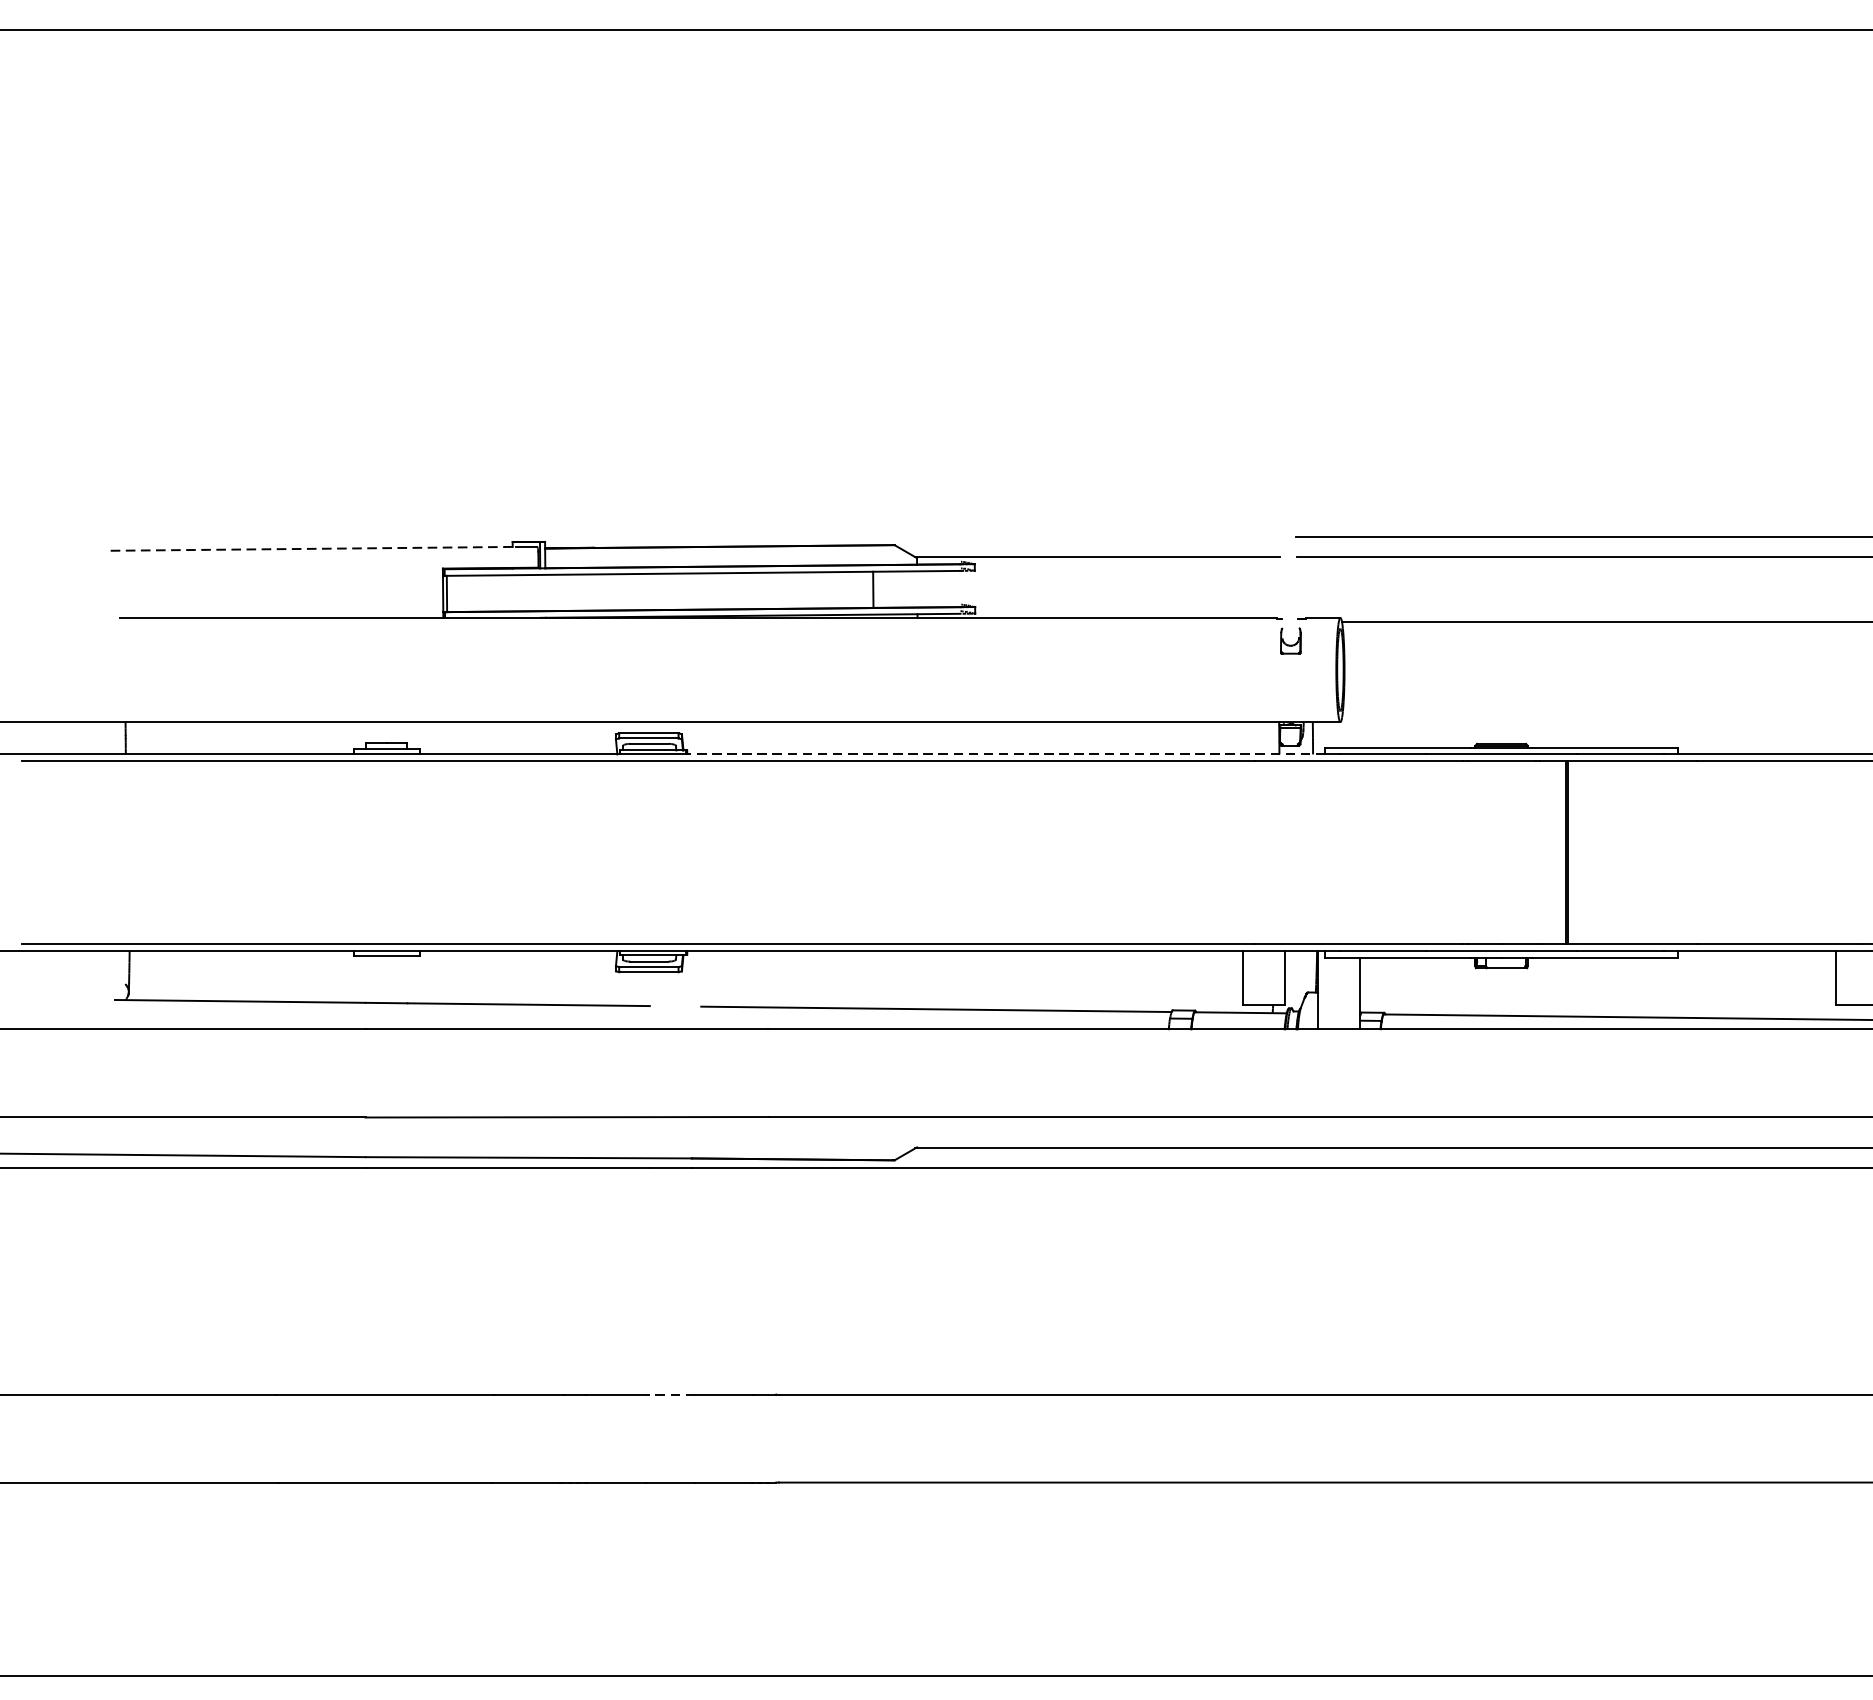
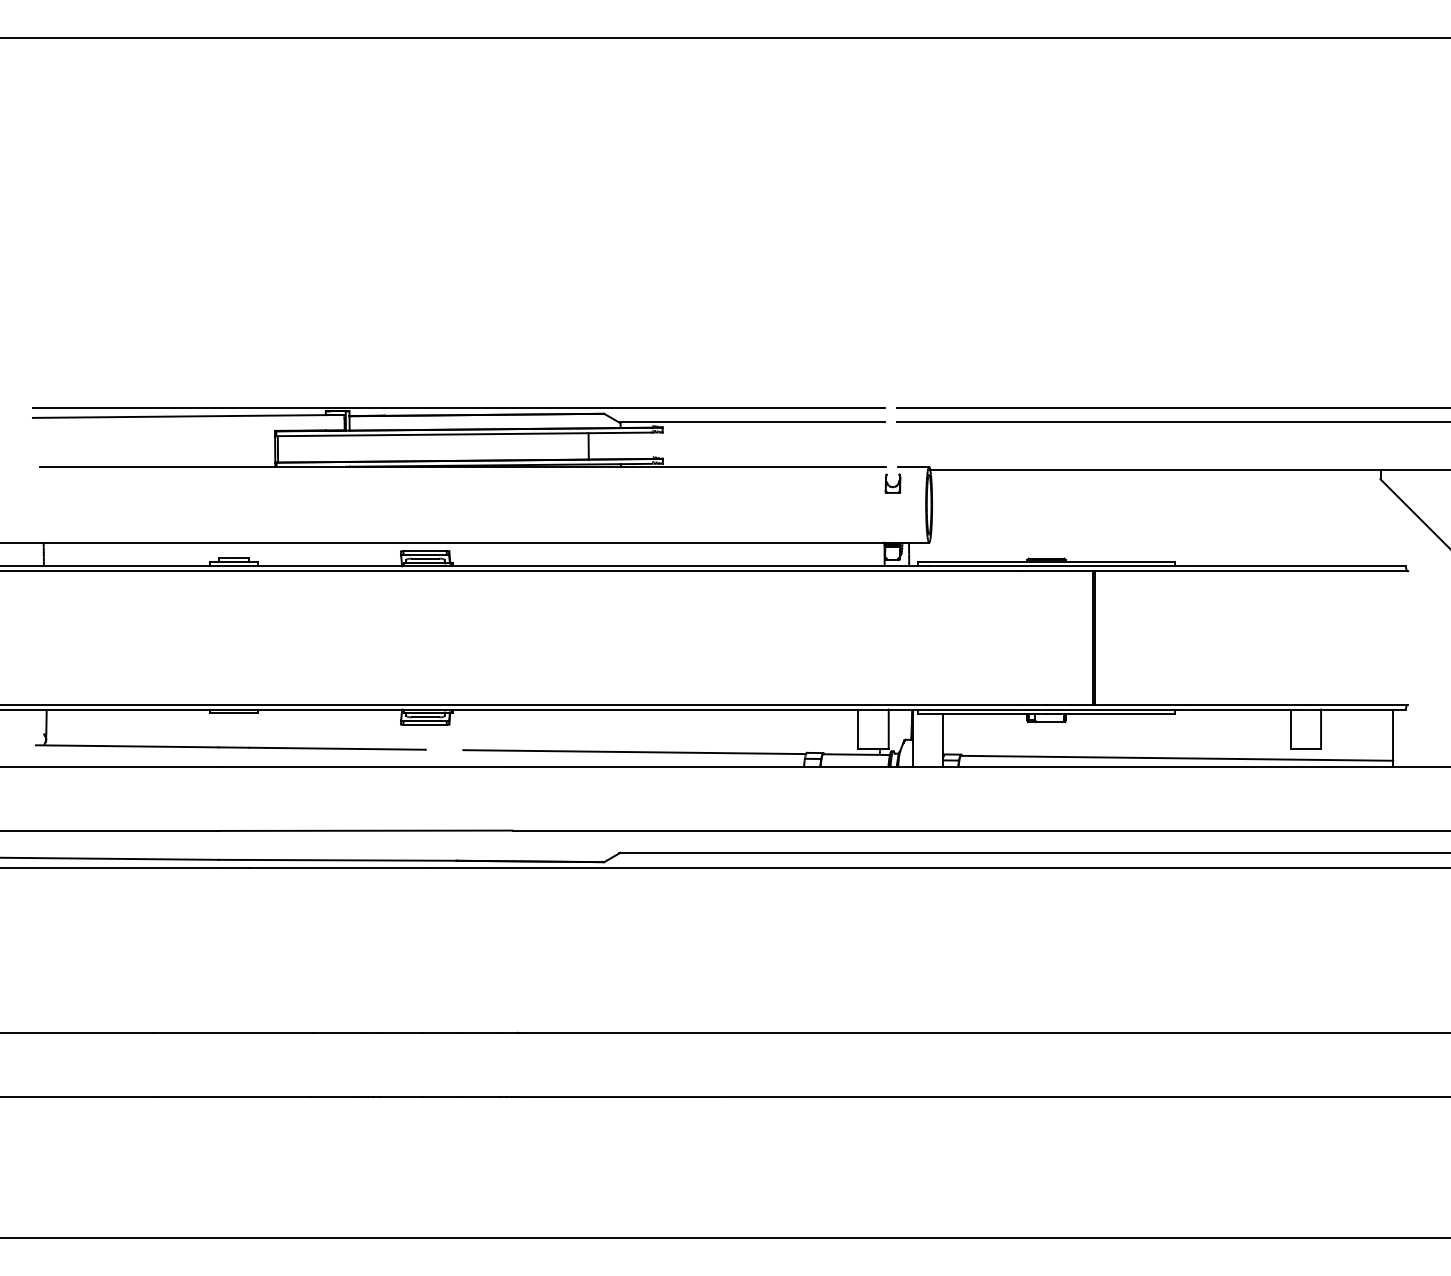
line: (694, 537) -> (458, 408), added
line: (313, 548) -> (180, 416), dashed -> solid
line: (1006, 754) -> (685, 566), dashed -> solid
line: (671, 1395) -> (441, 1033), dashed -> solid

